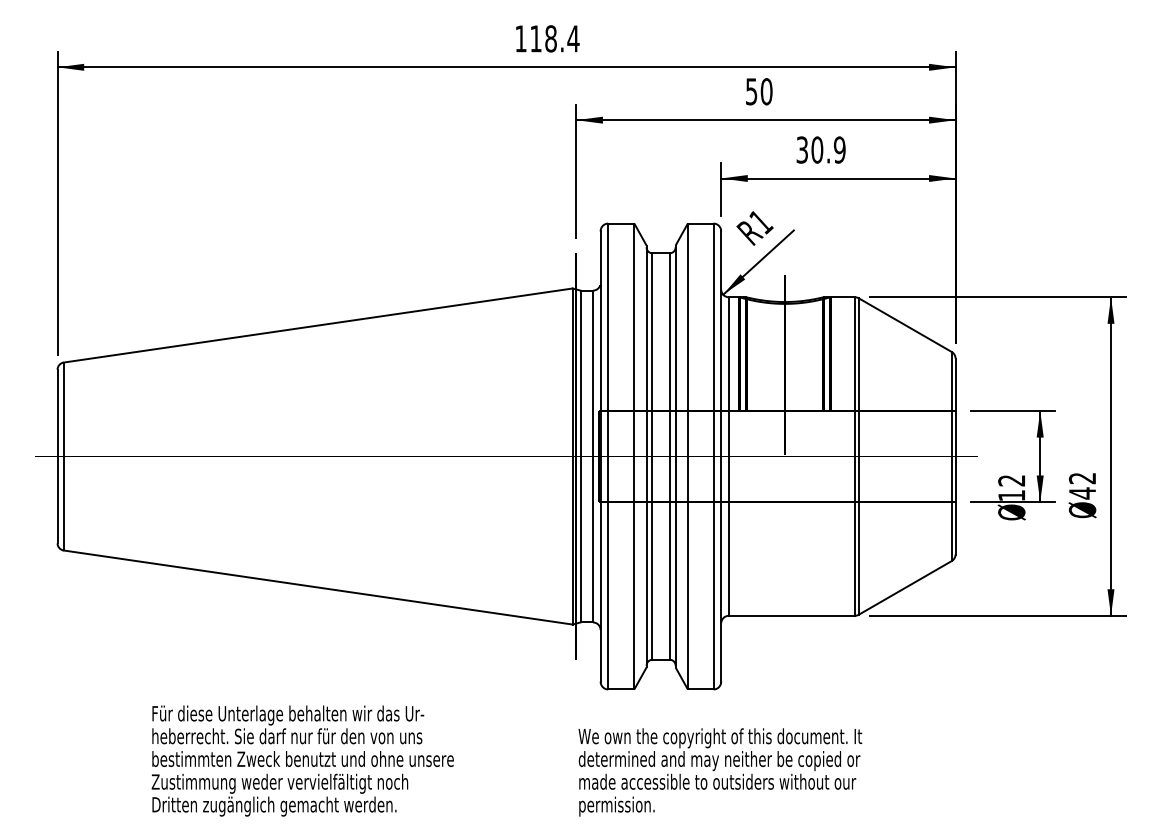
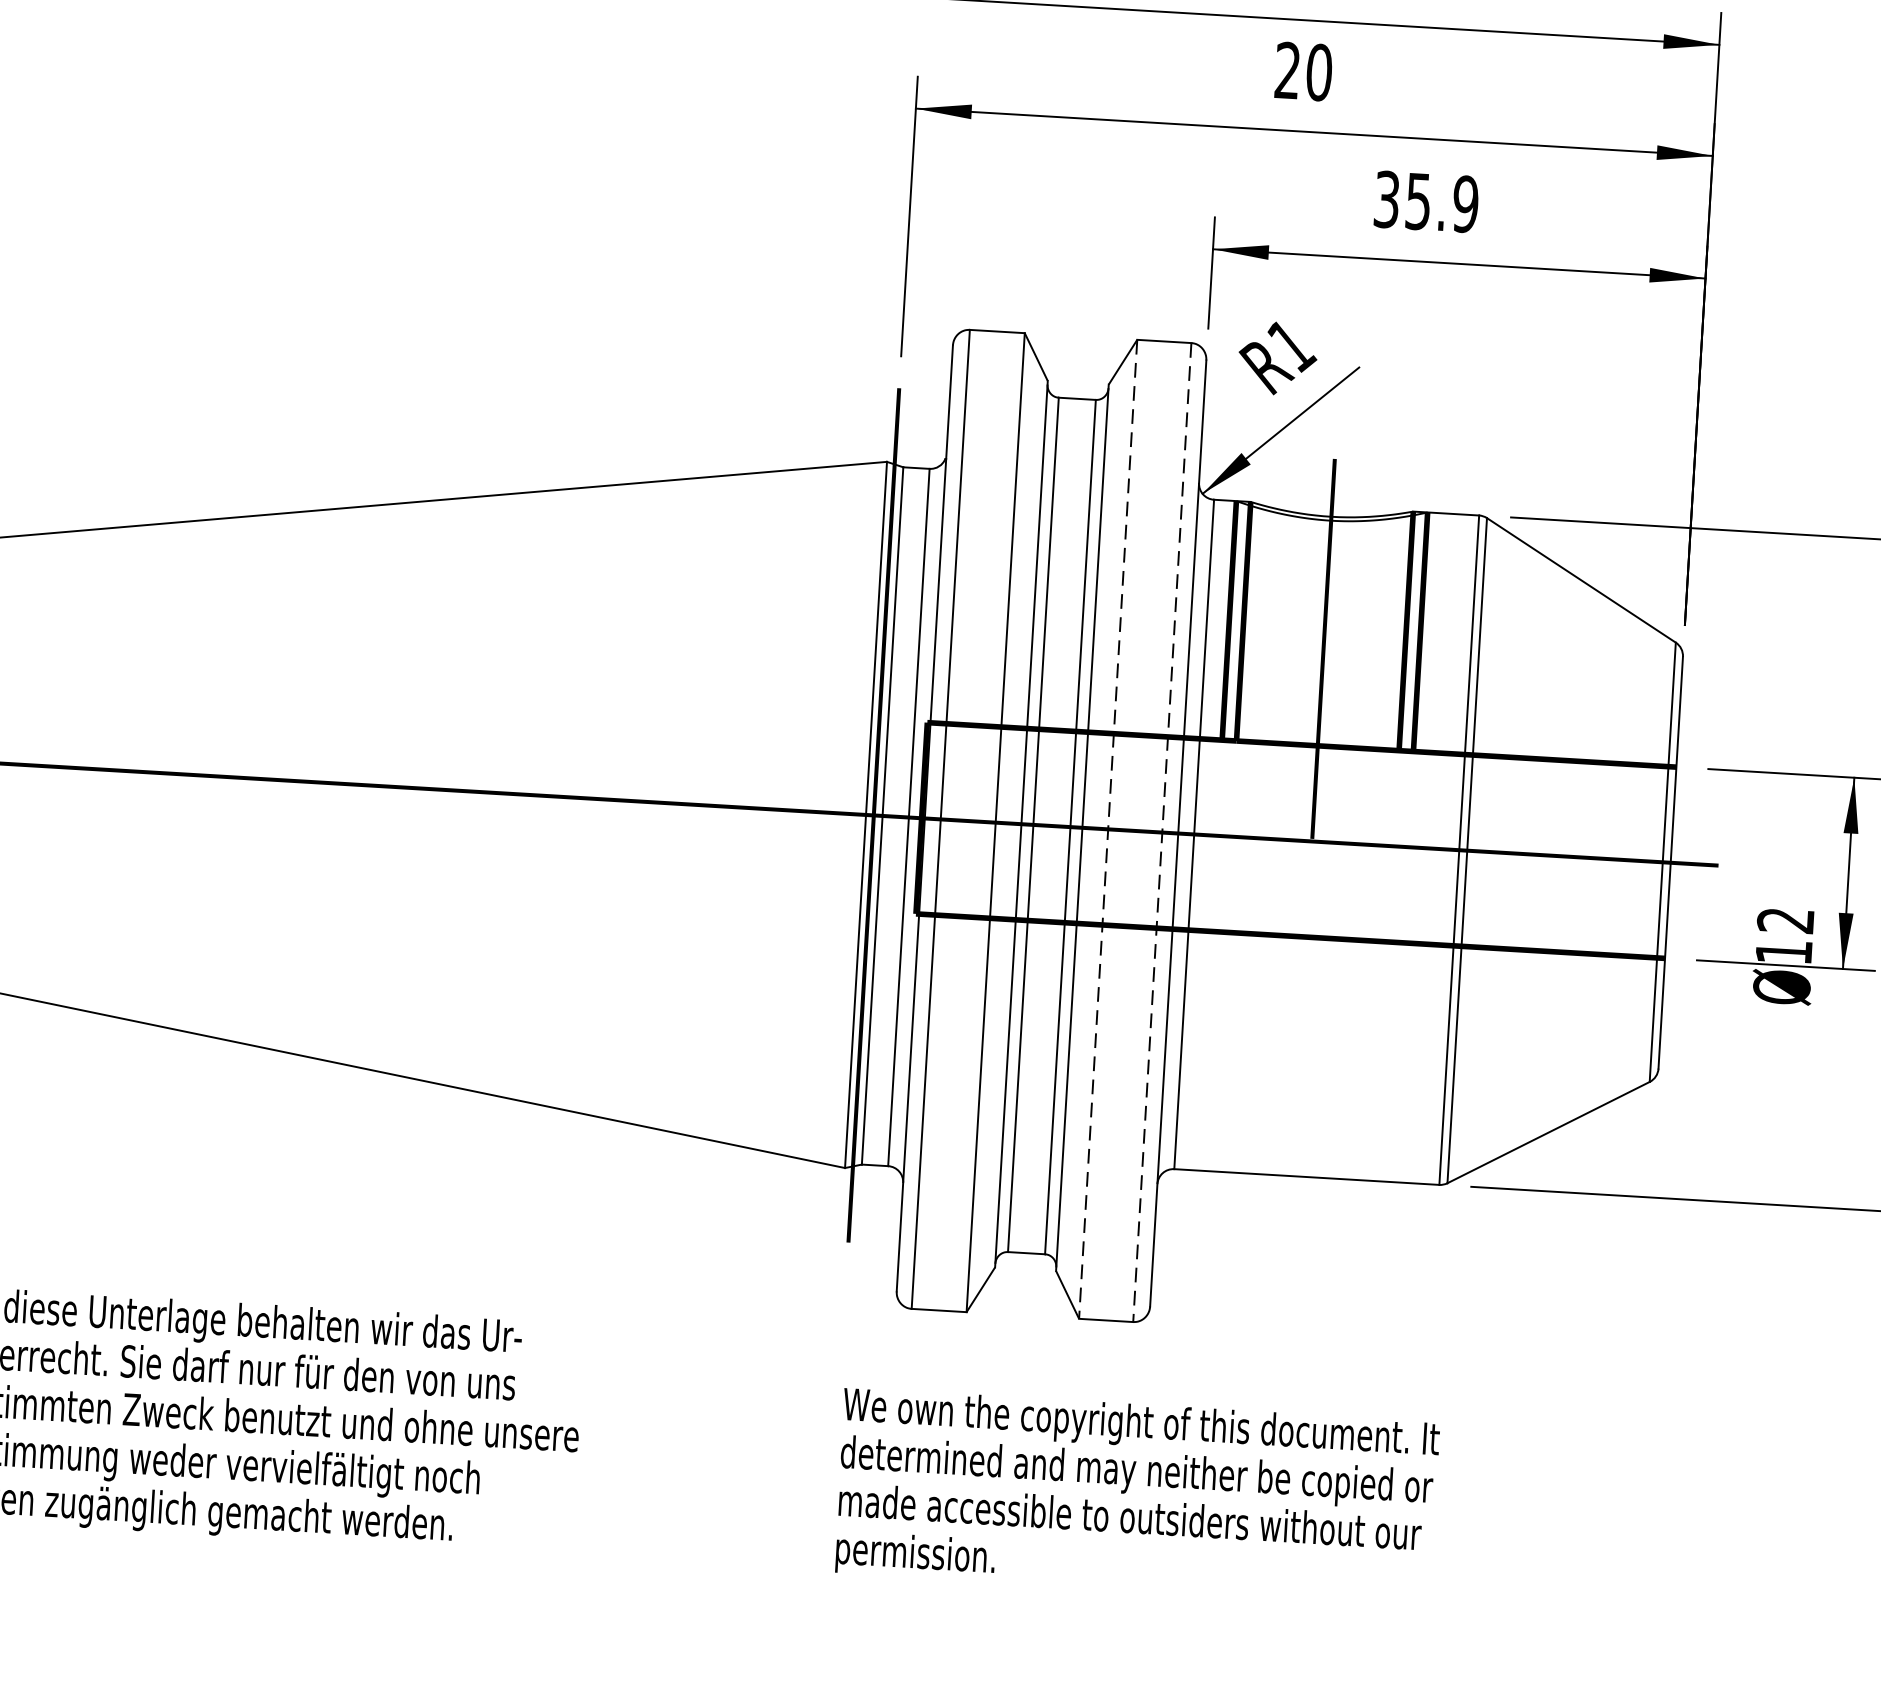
text: (751, 91) -> (1287, 70), 50 -> 20
text: (817, 149) -> (1418, 200), 30.9 -> 35.9
line: (687, 456) -> (1107, 829), solid -> dashed
line: (713, 456) -> (1162, 832), solid -> dashed

